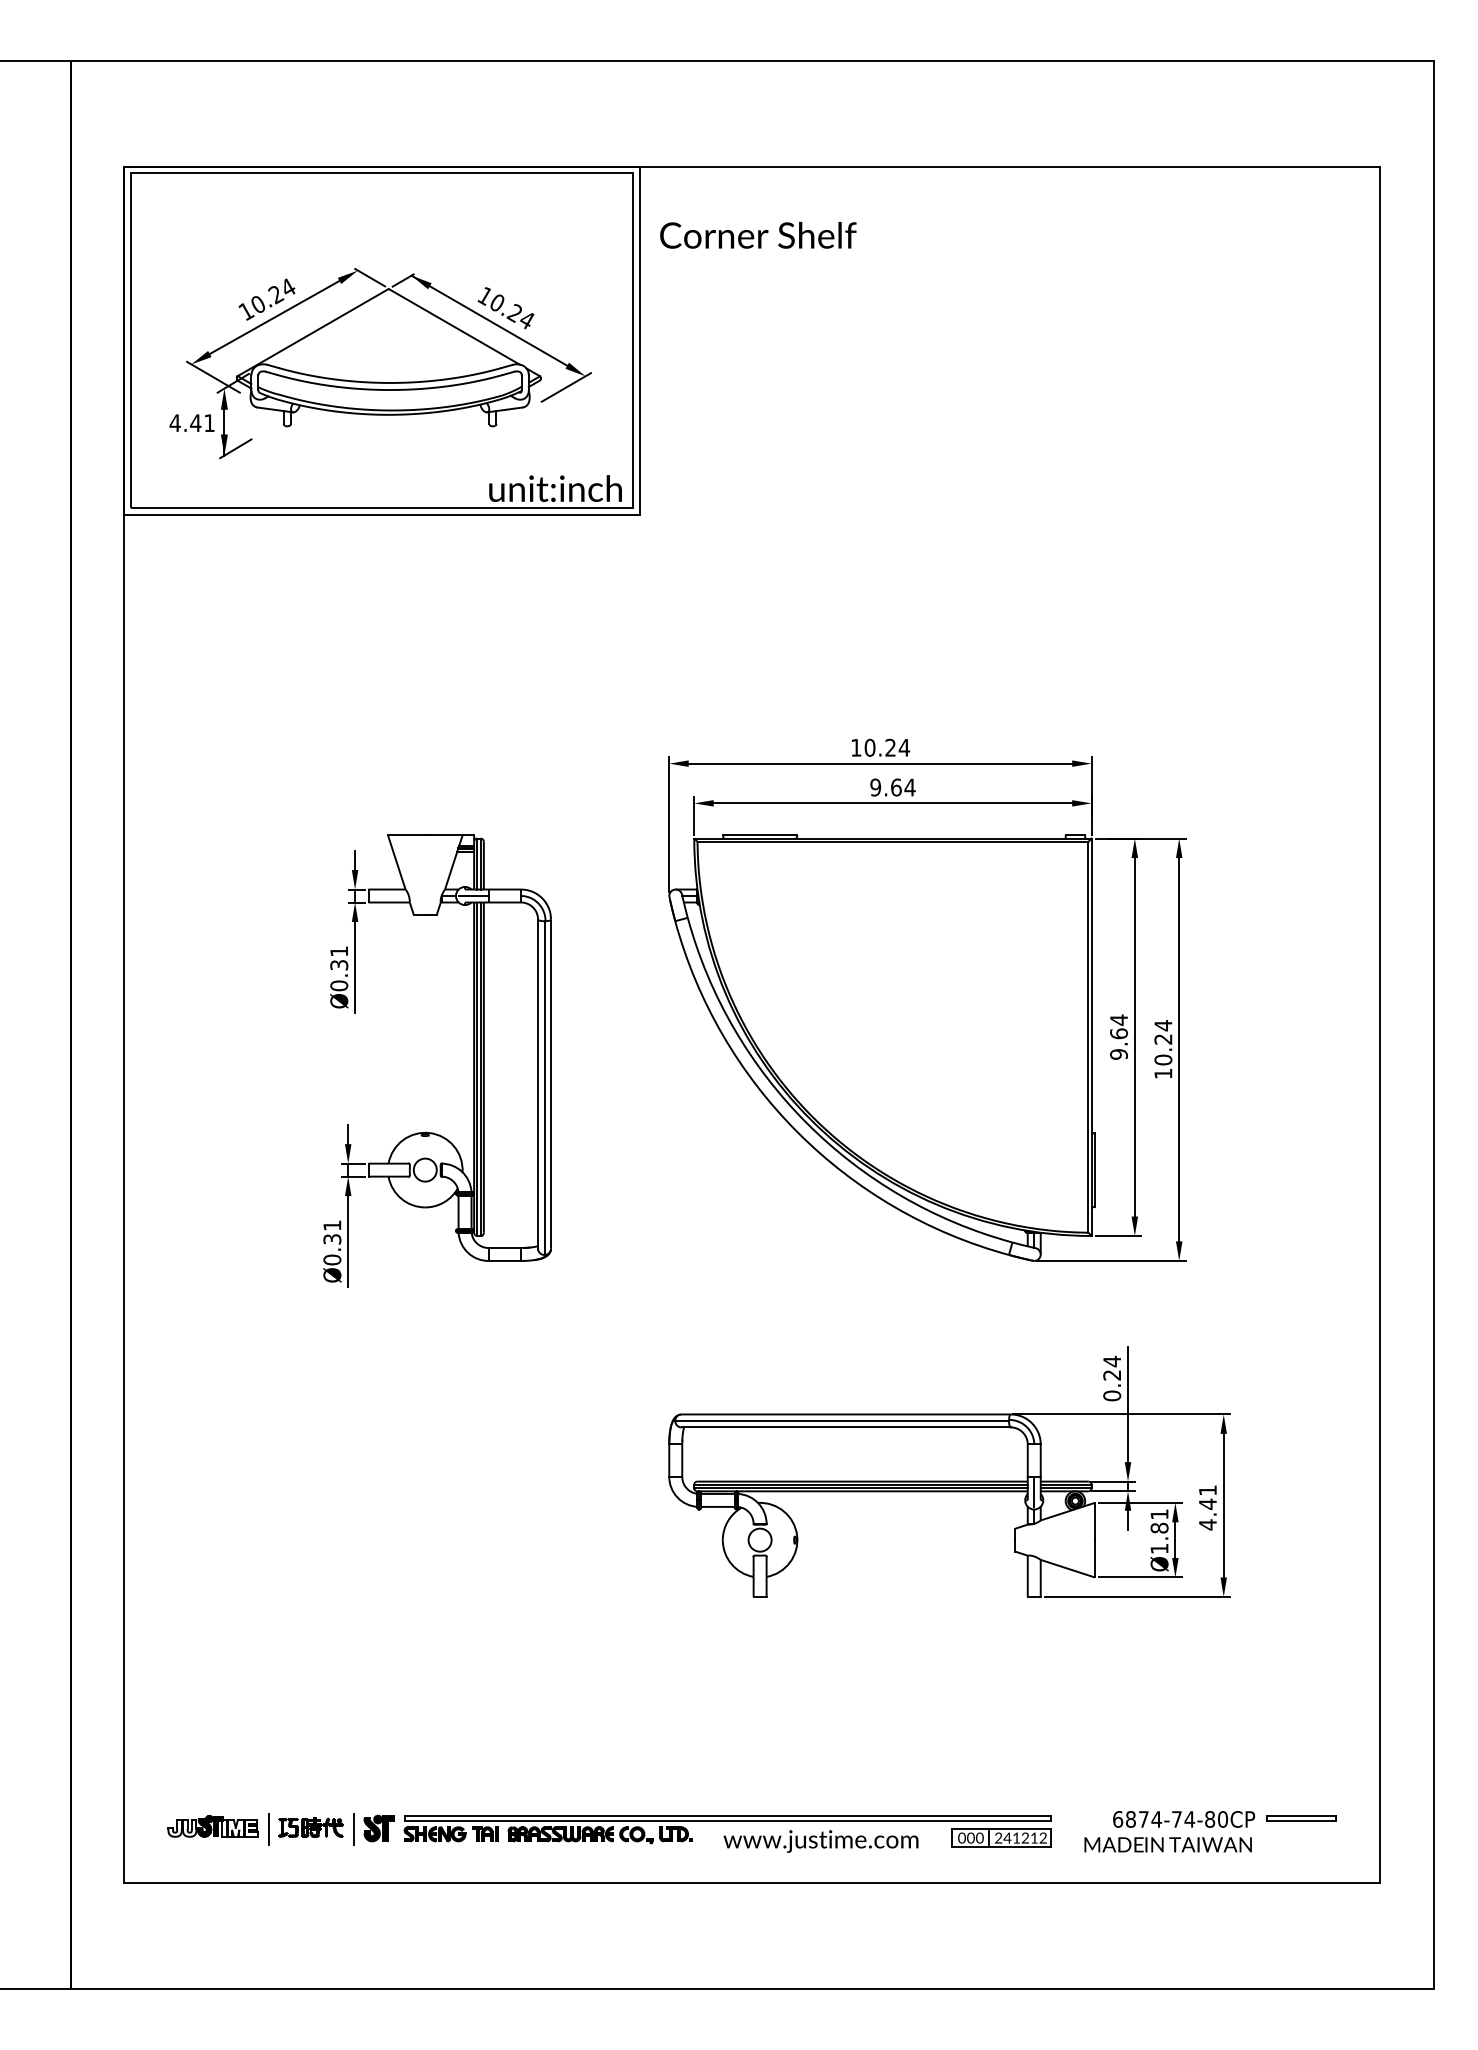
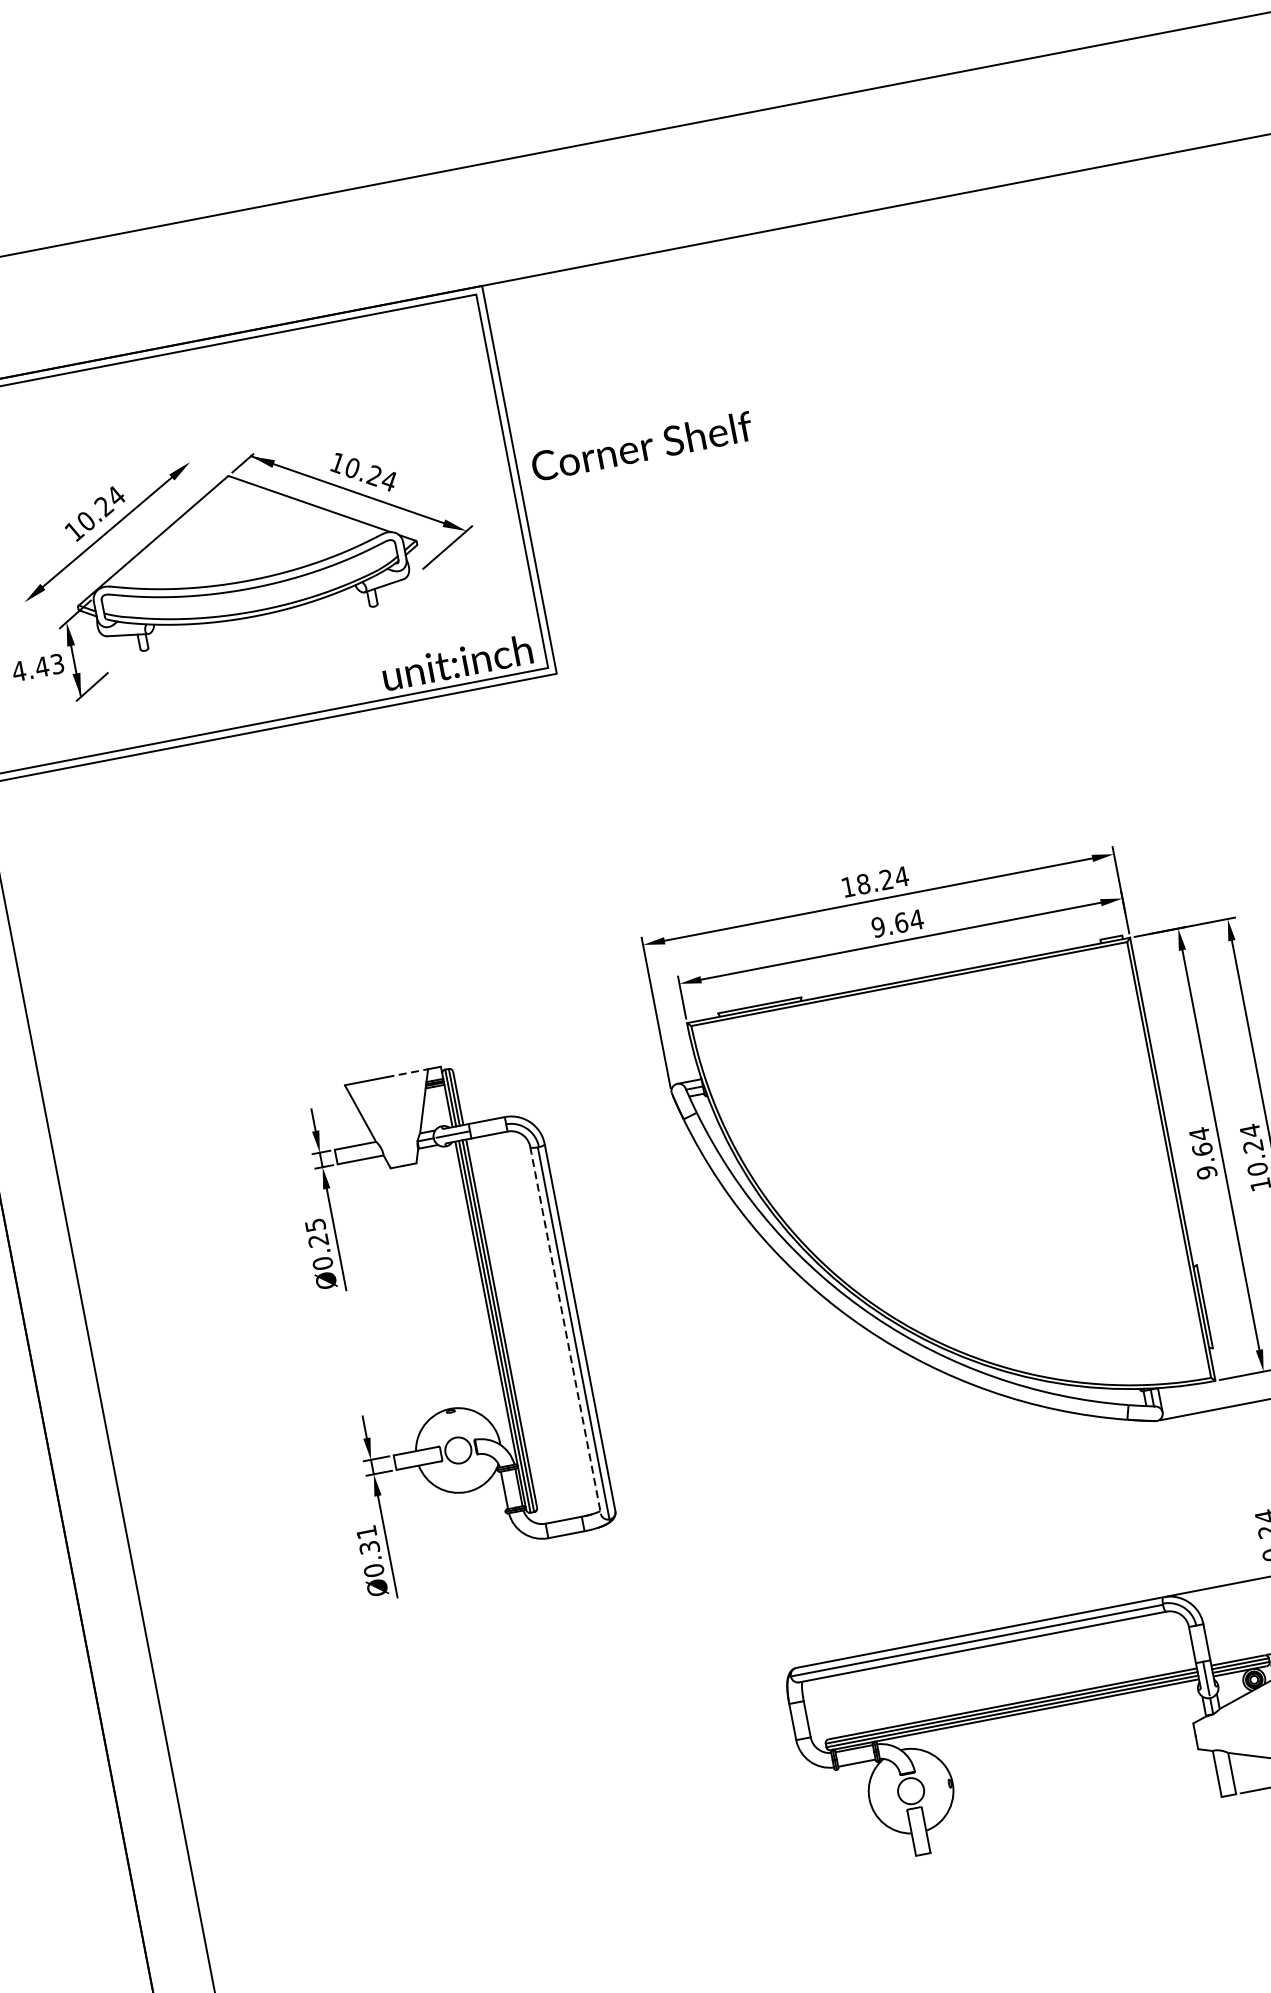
text: (758, 235) -> (642, 446), moved
line: (370, 277) -> (205, 467), removed
line: (213, 376) -> (51, 611), removed
text: (209, 423) -> (57, 664), 4.41 -> 4.43
text: (869, 747) -> (862, 883), 10.24 -> 18.24
line: (443, 835) -> (406, 1073), solid -> dashed
text: (339, 958) -> (317, 1232), Ø0.31 -> Ø0.25
line: (538, 1084) -> (566, 1330), solid -> dashed

